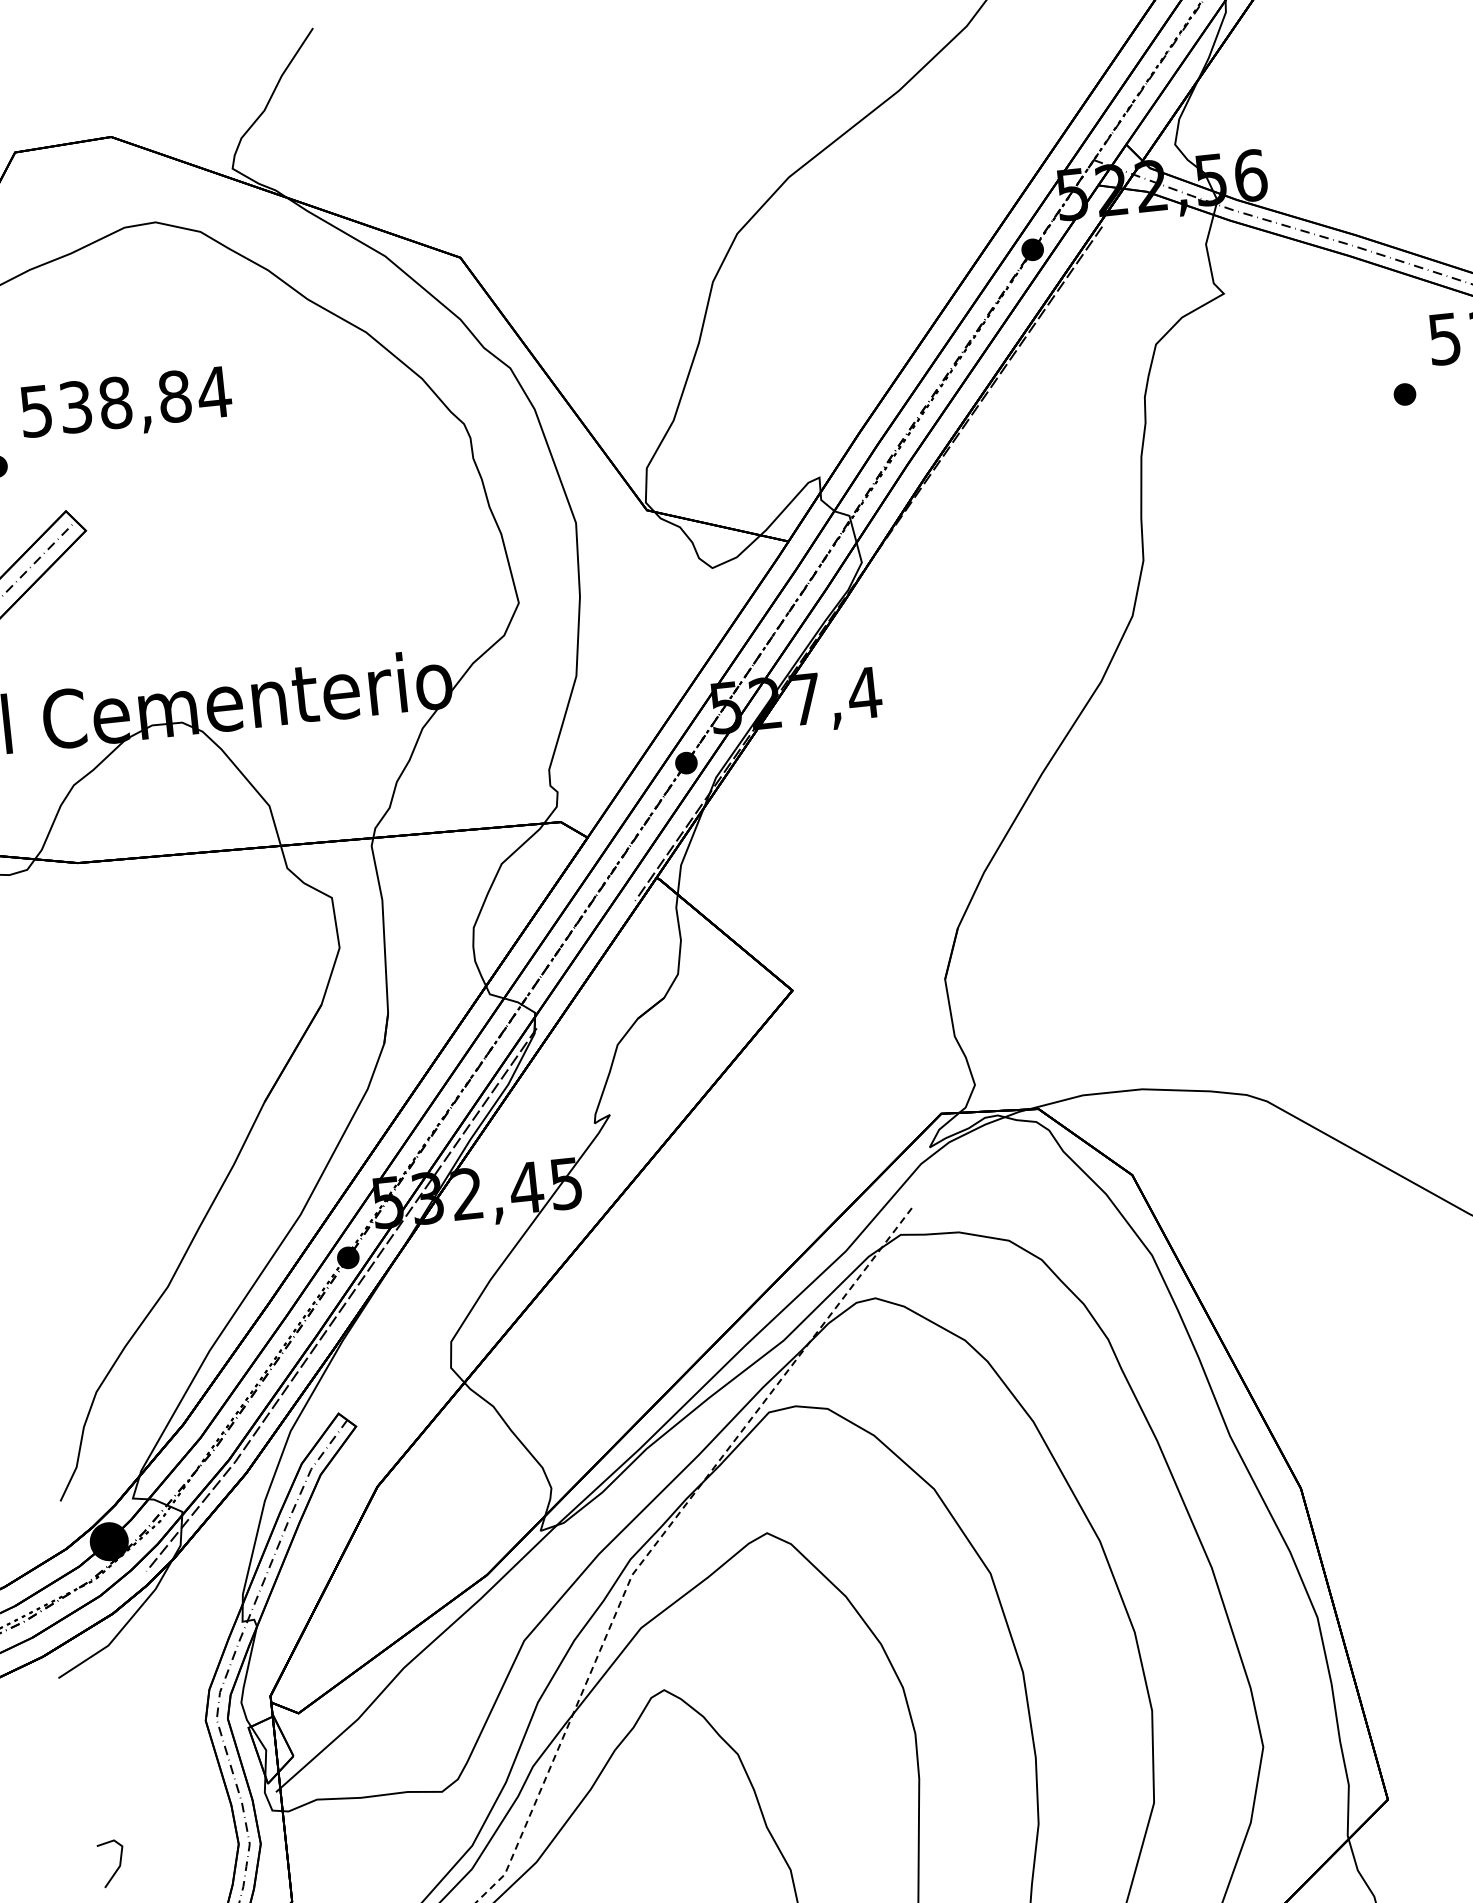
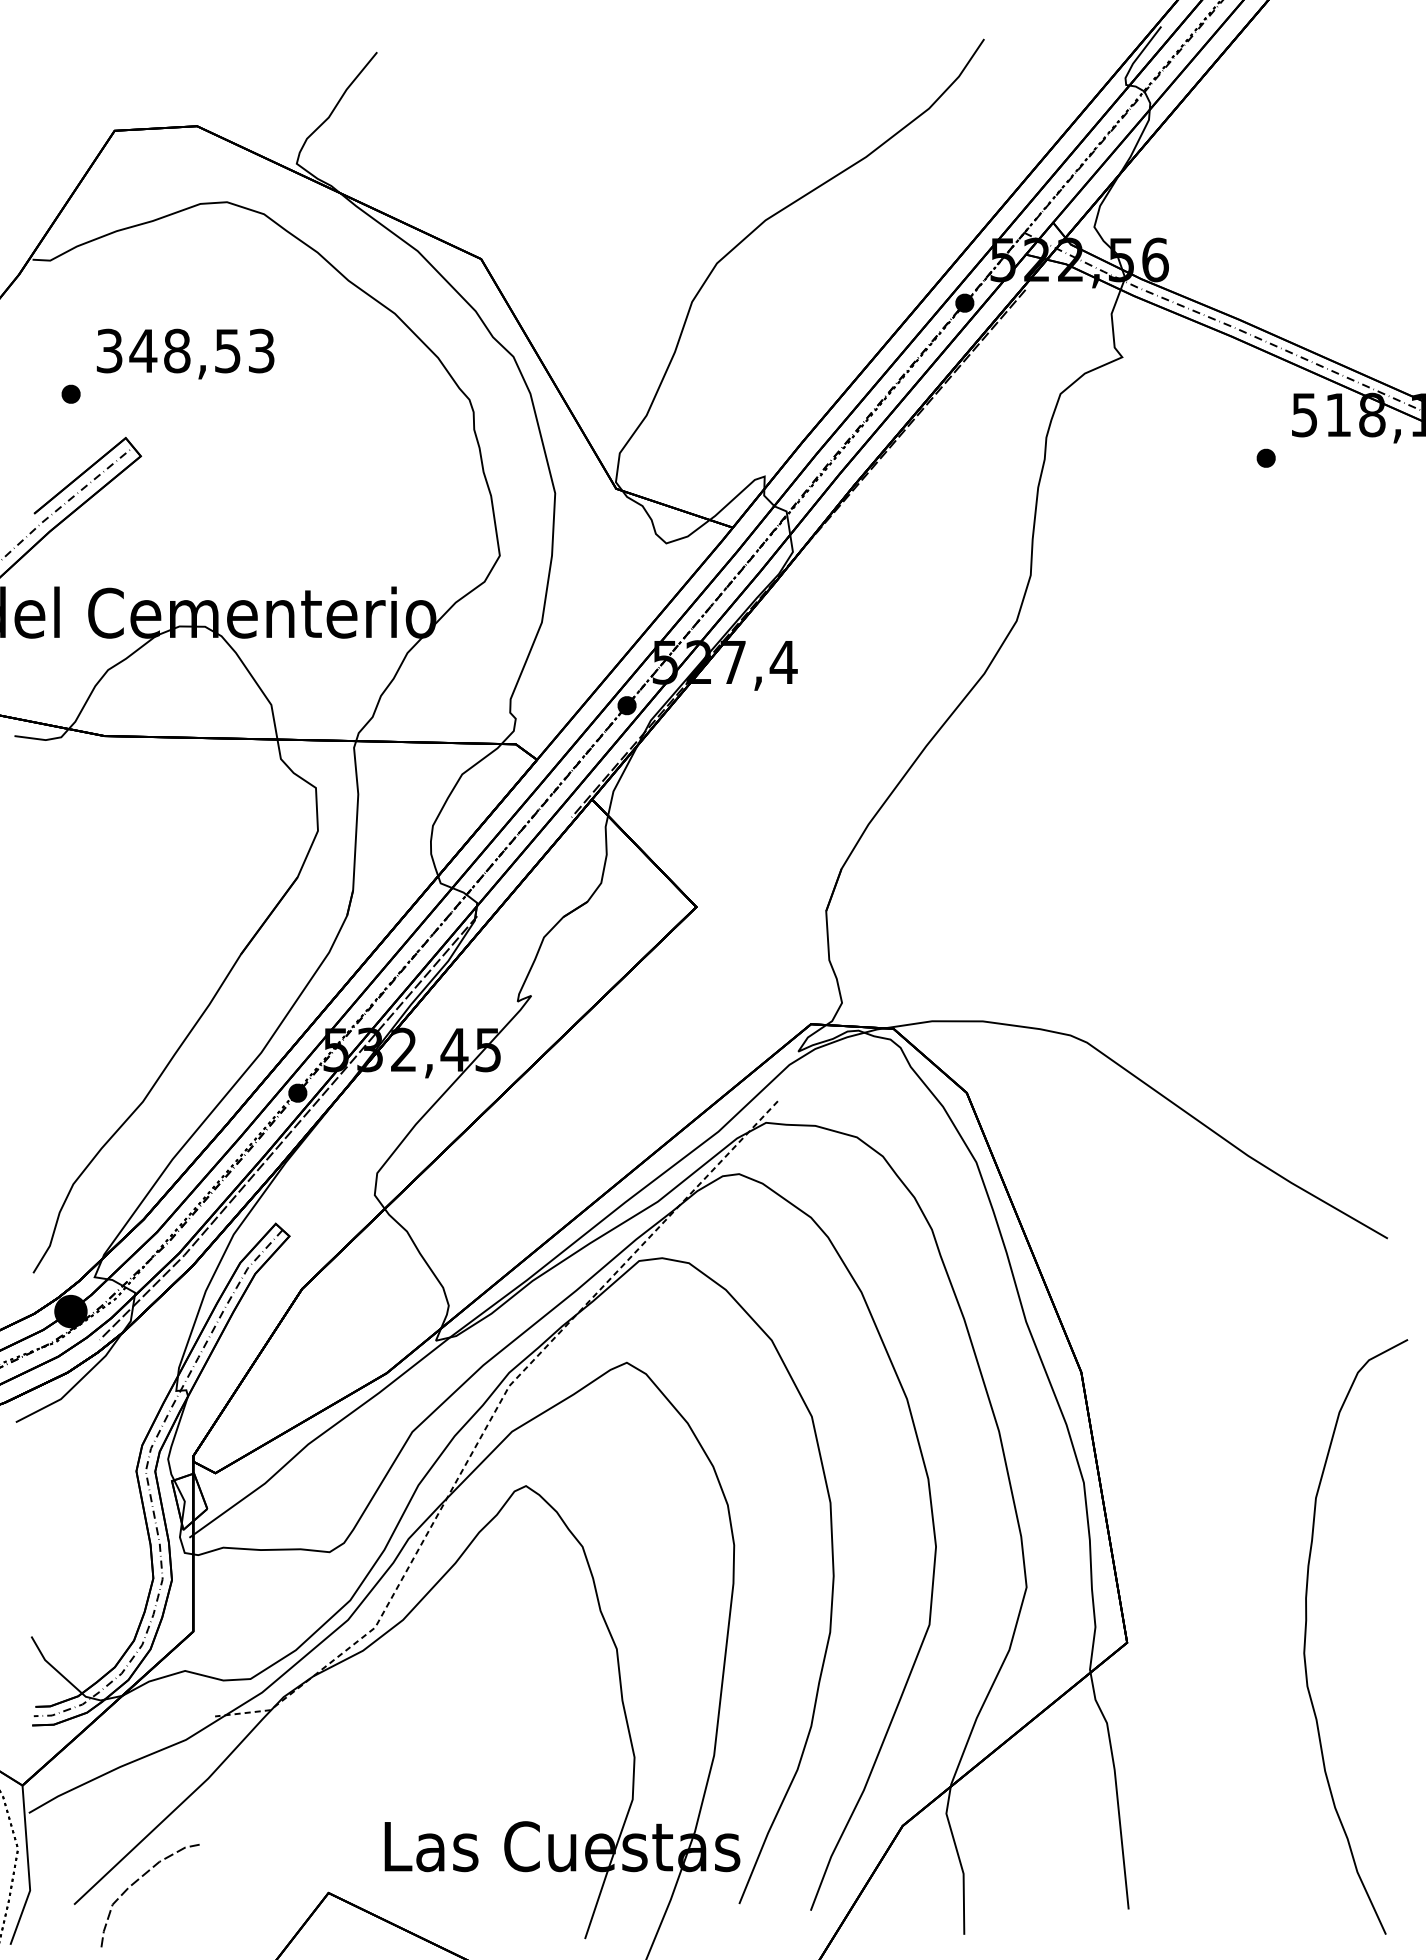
text: (126, 401) -> (186, 350), 538,84 -> 348,53
line: (116, 1867) -> (48, 1587), removed

